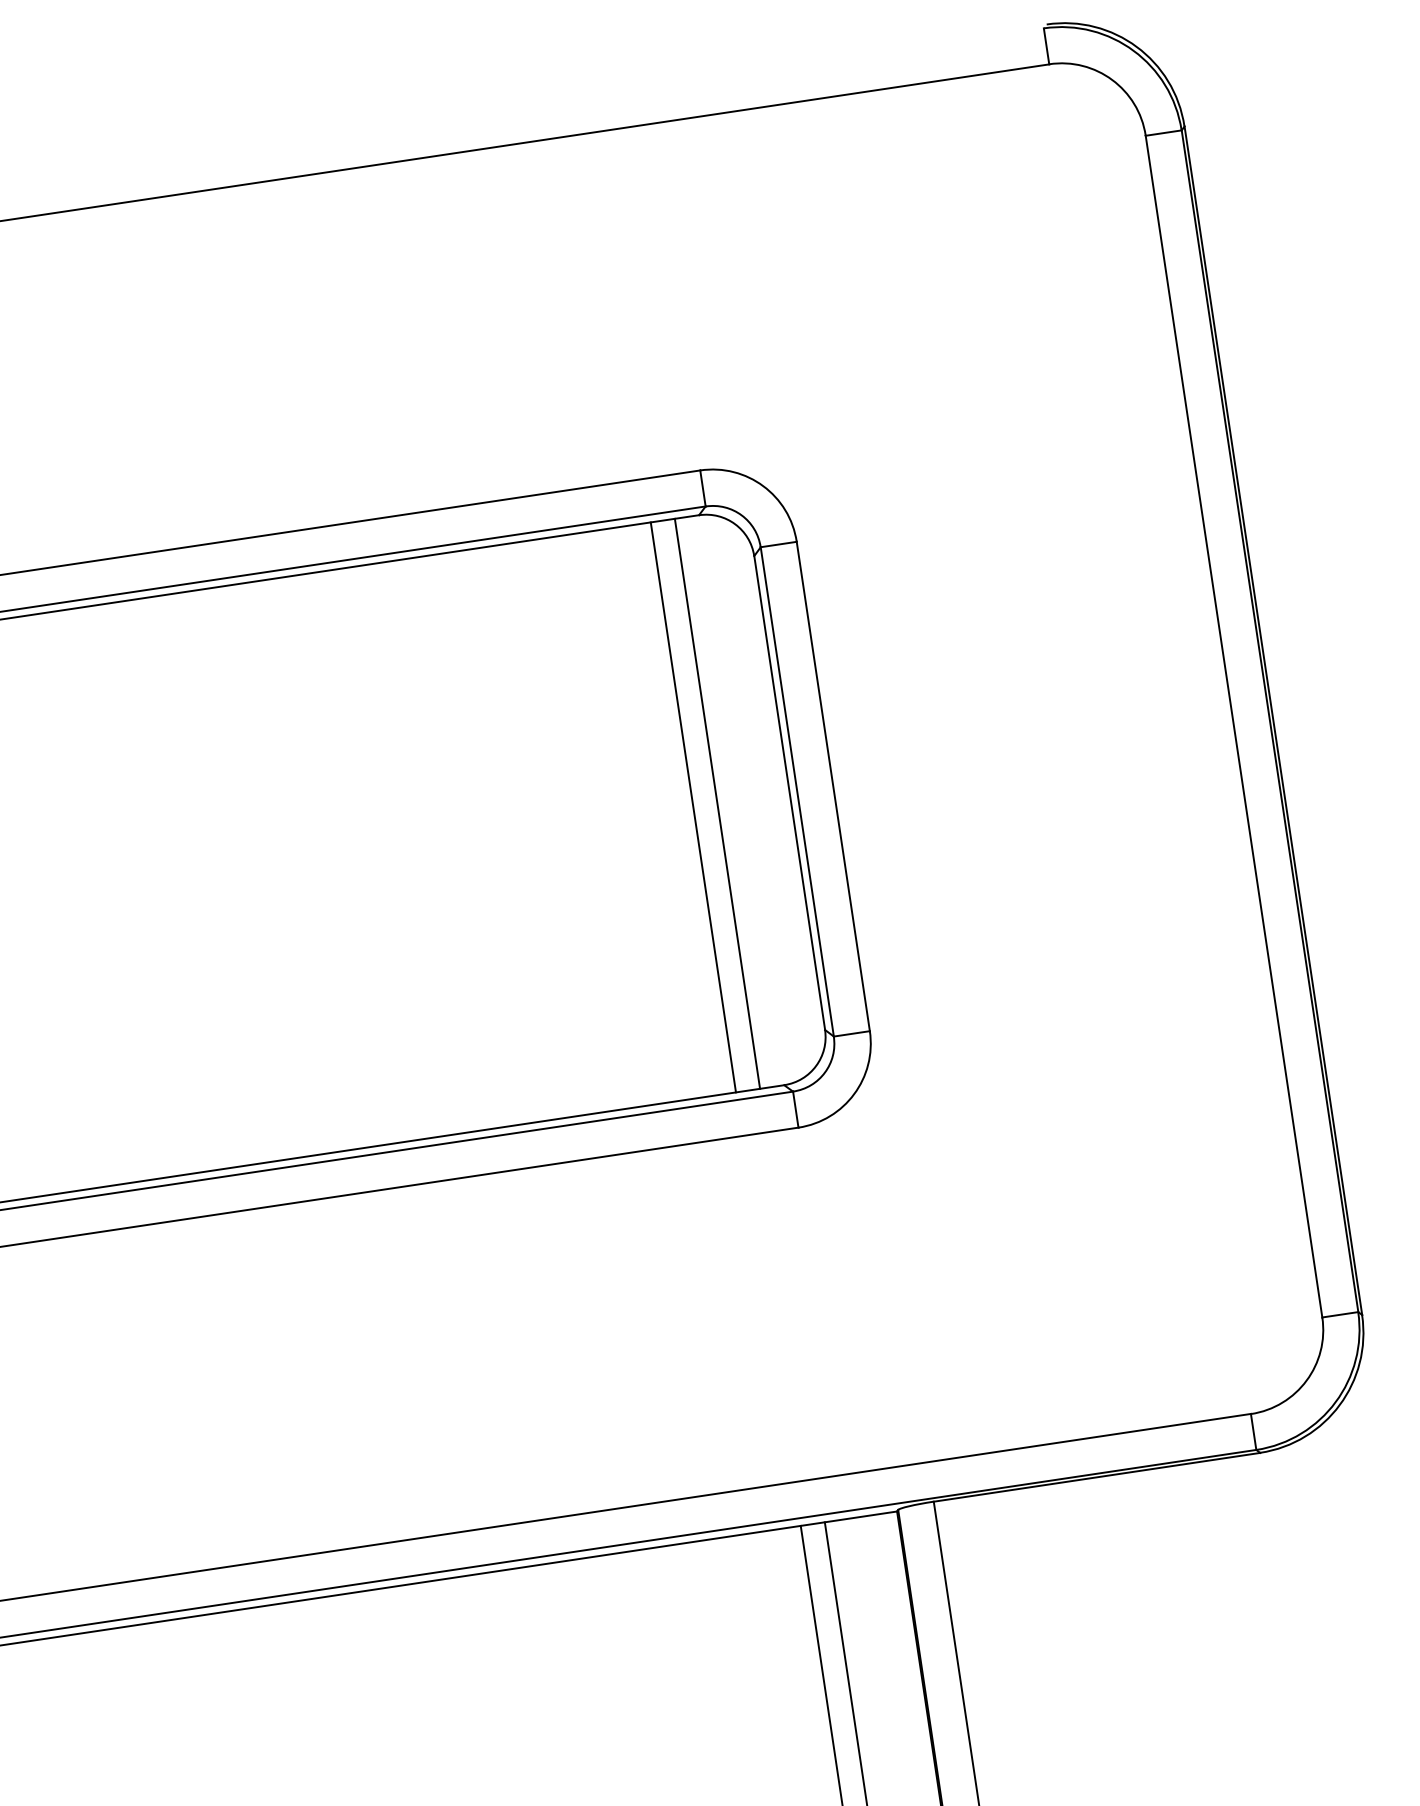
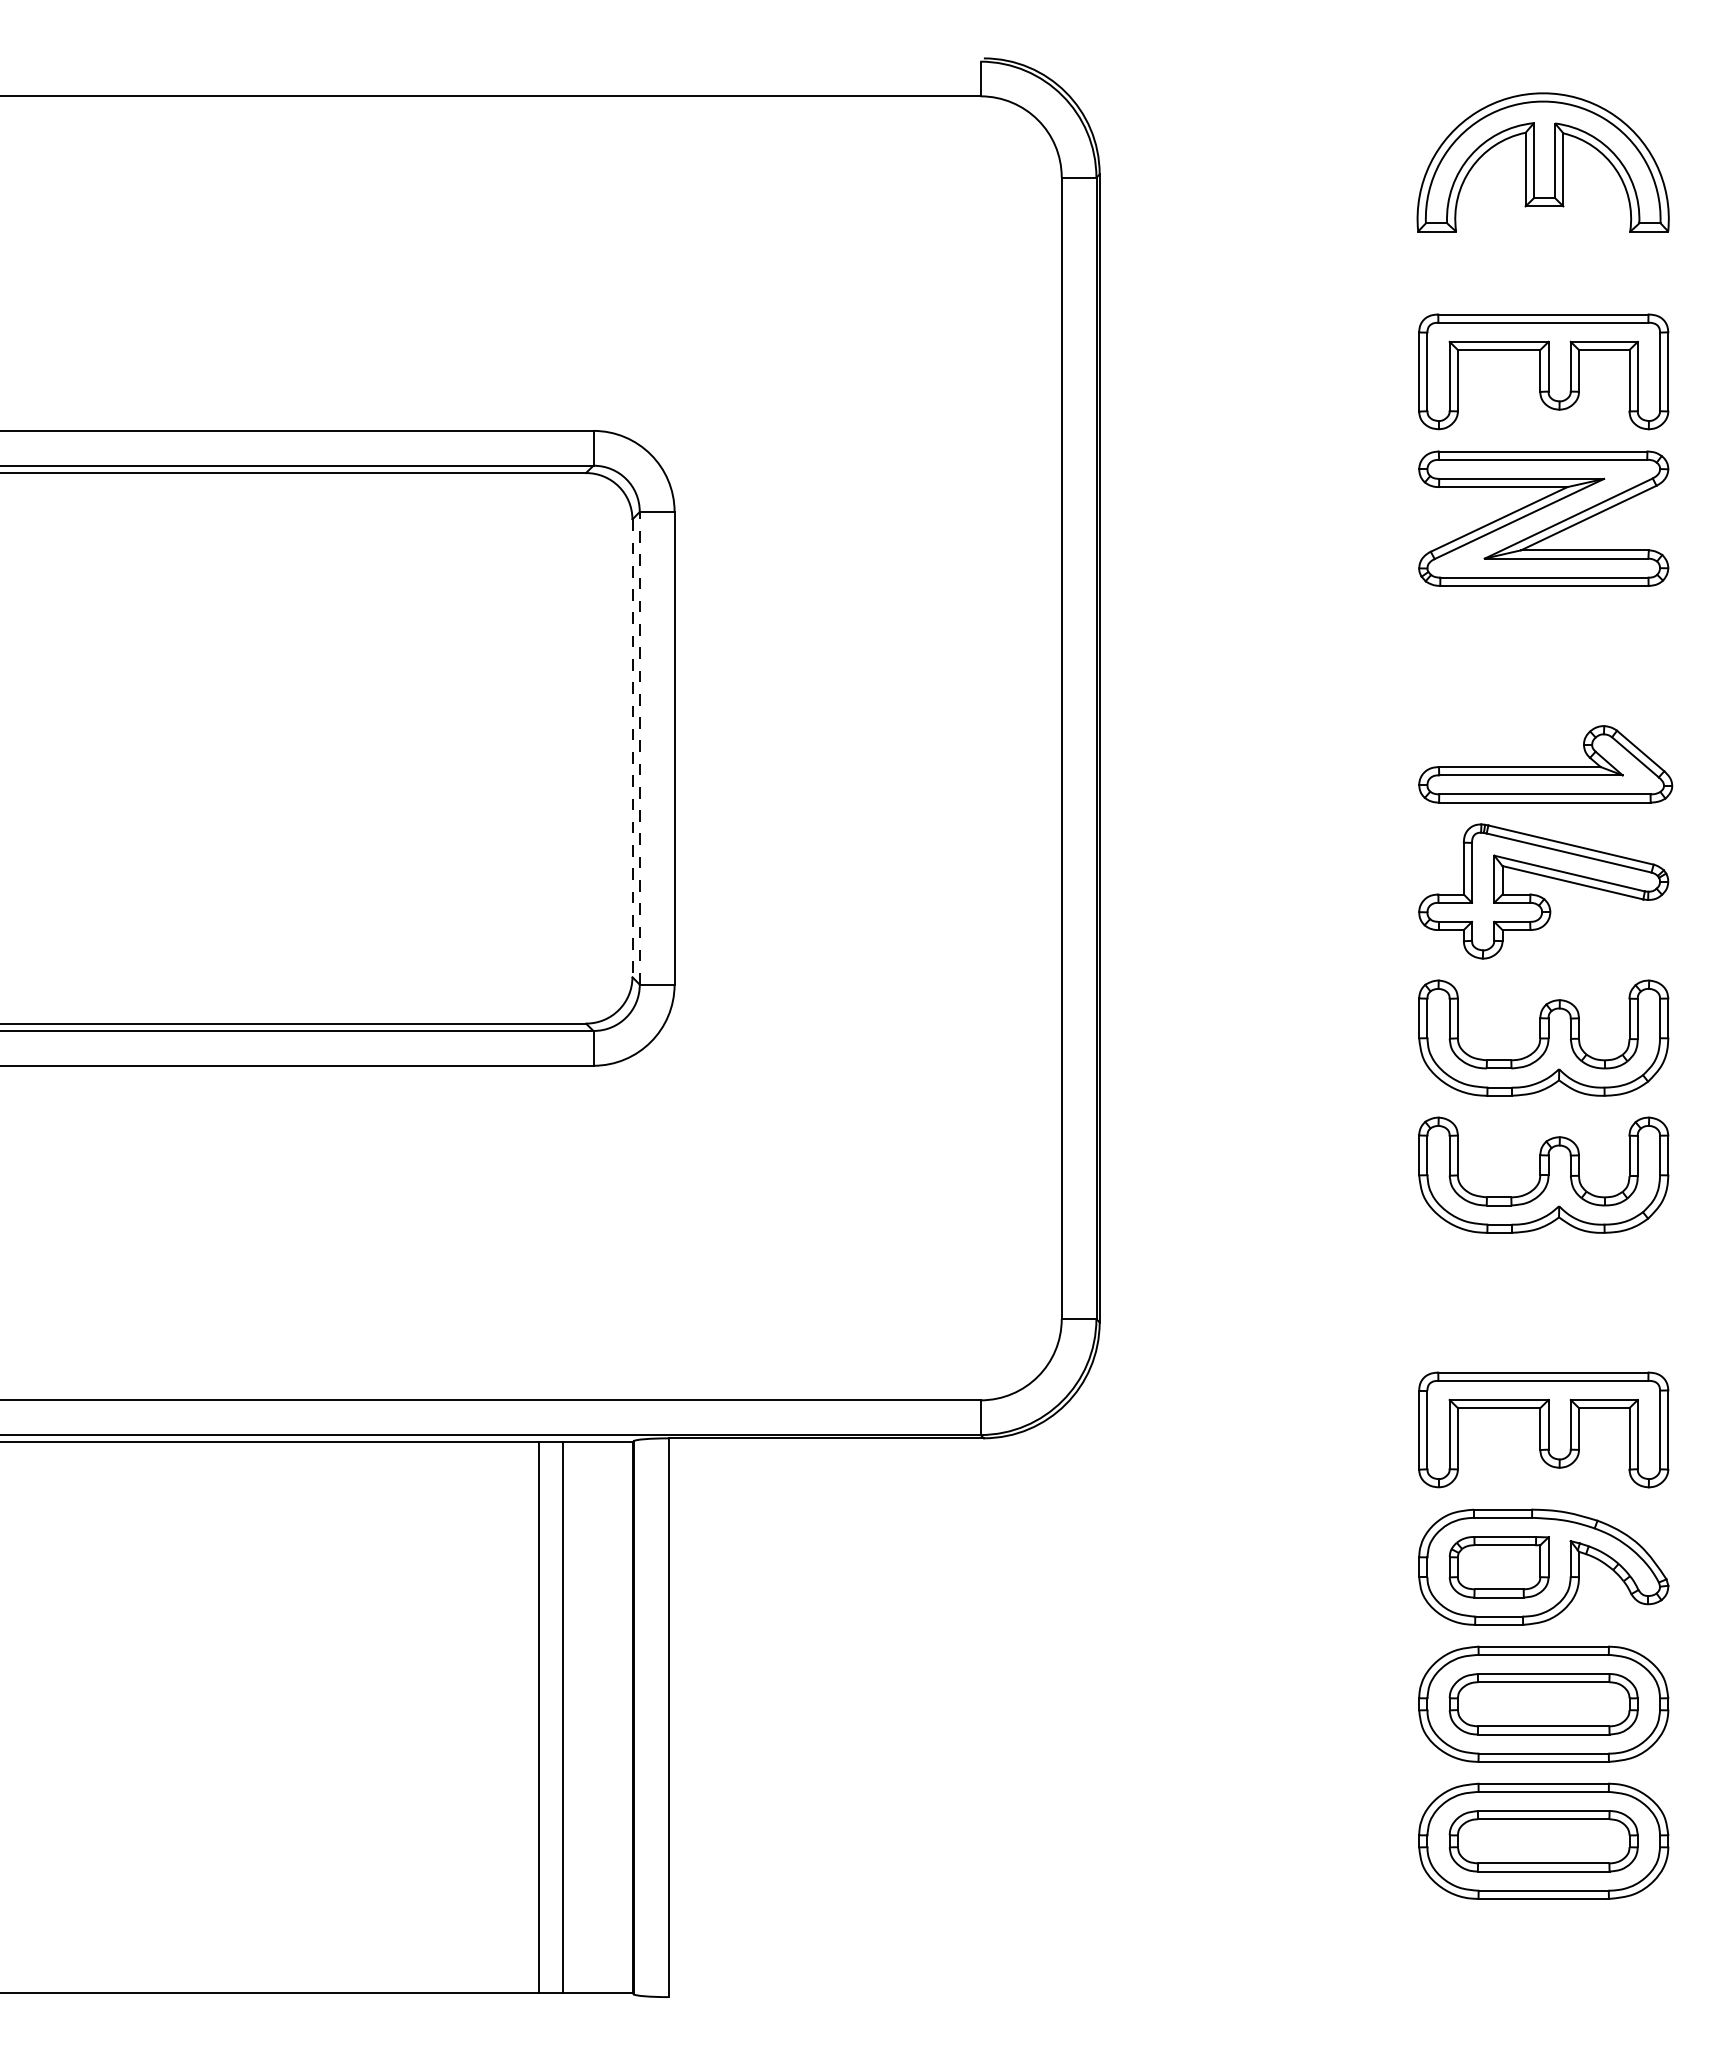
line: (796, 791) -> (639, 747), solid -> dashed
line: (789, 793) -> (632, 748), solid -> dashed
line: (717, 804) -> (562, 748), removed
line: (693, 807) -> (539, 748), removed

